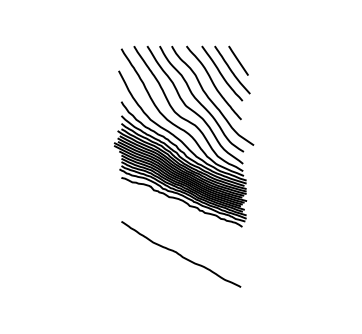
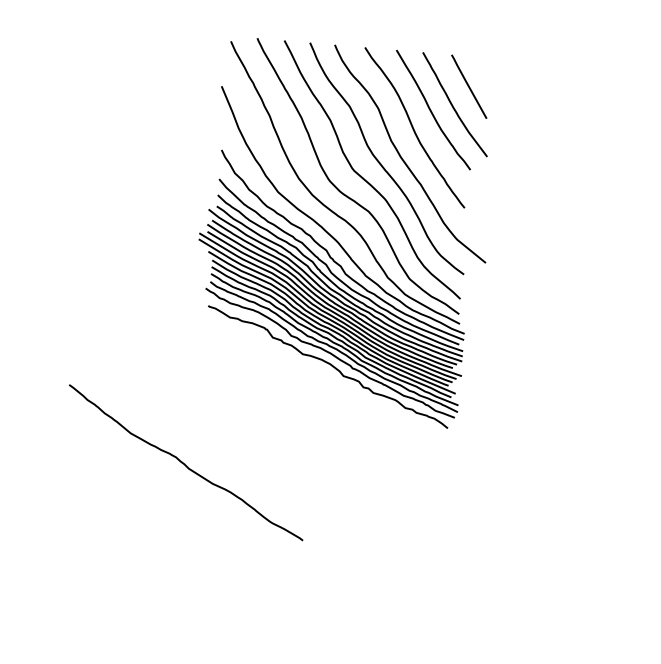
curve: (181, 254) -> (186, 462), moved

